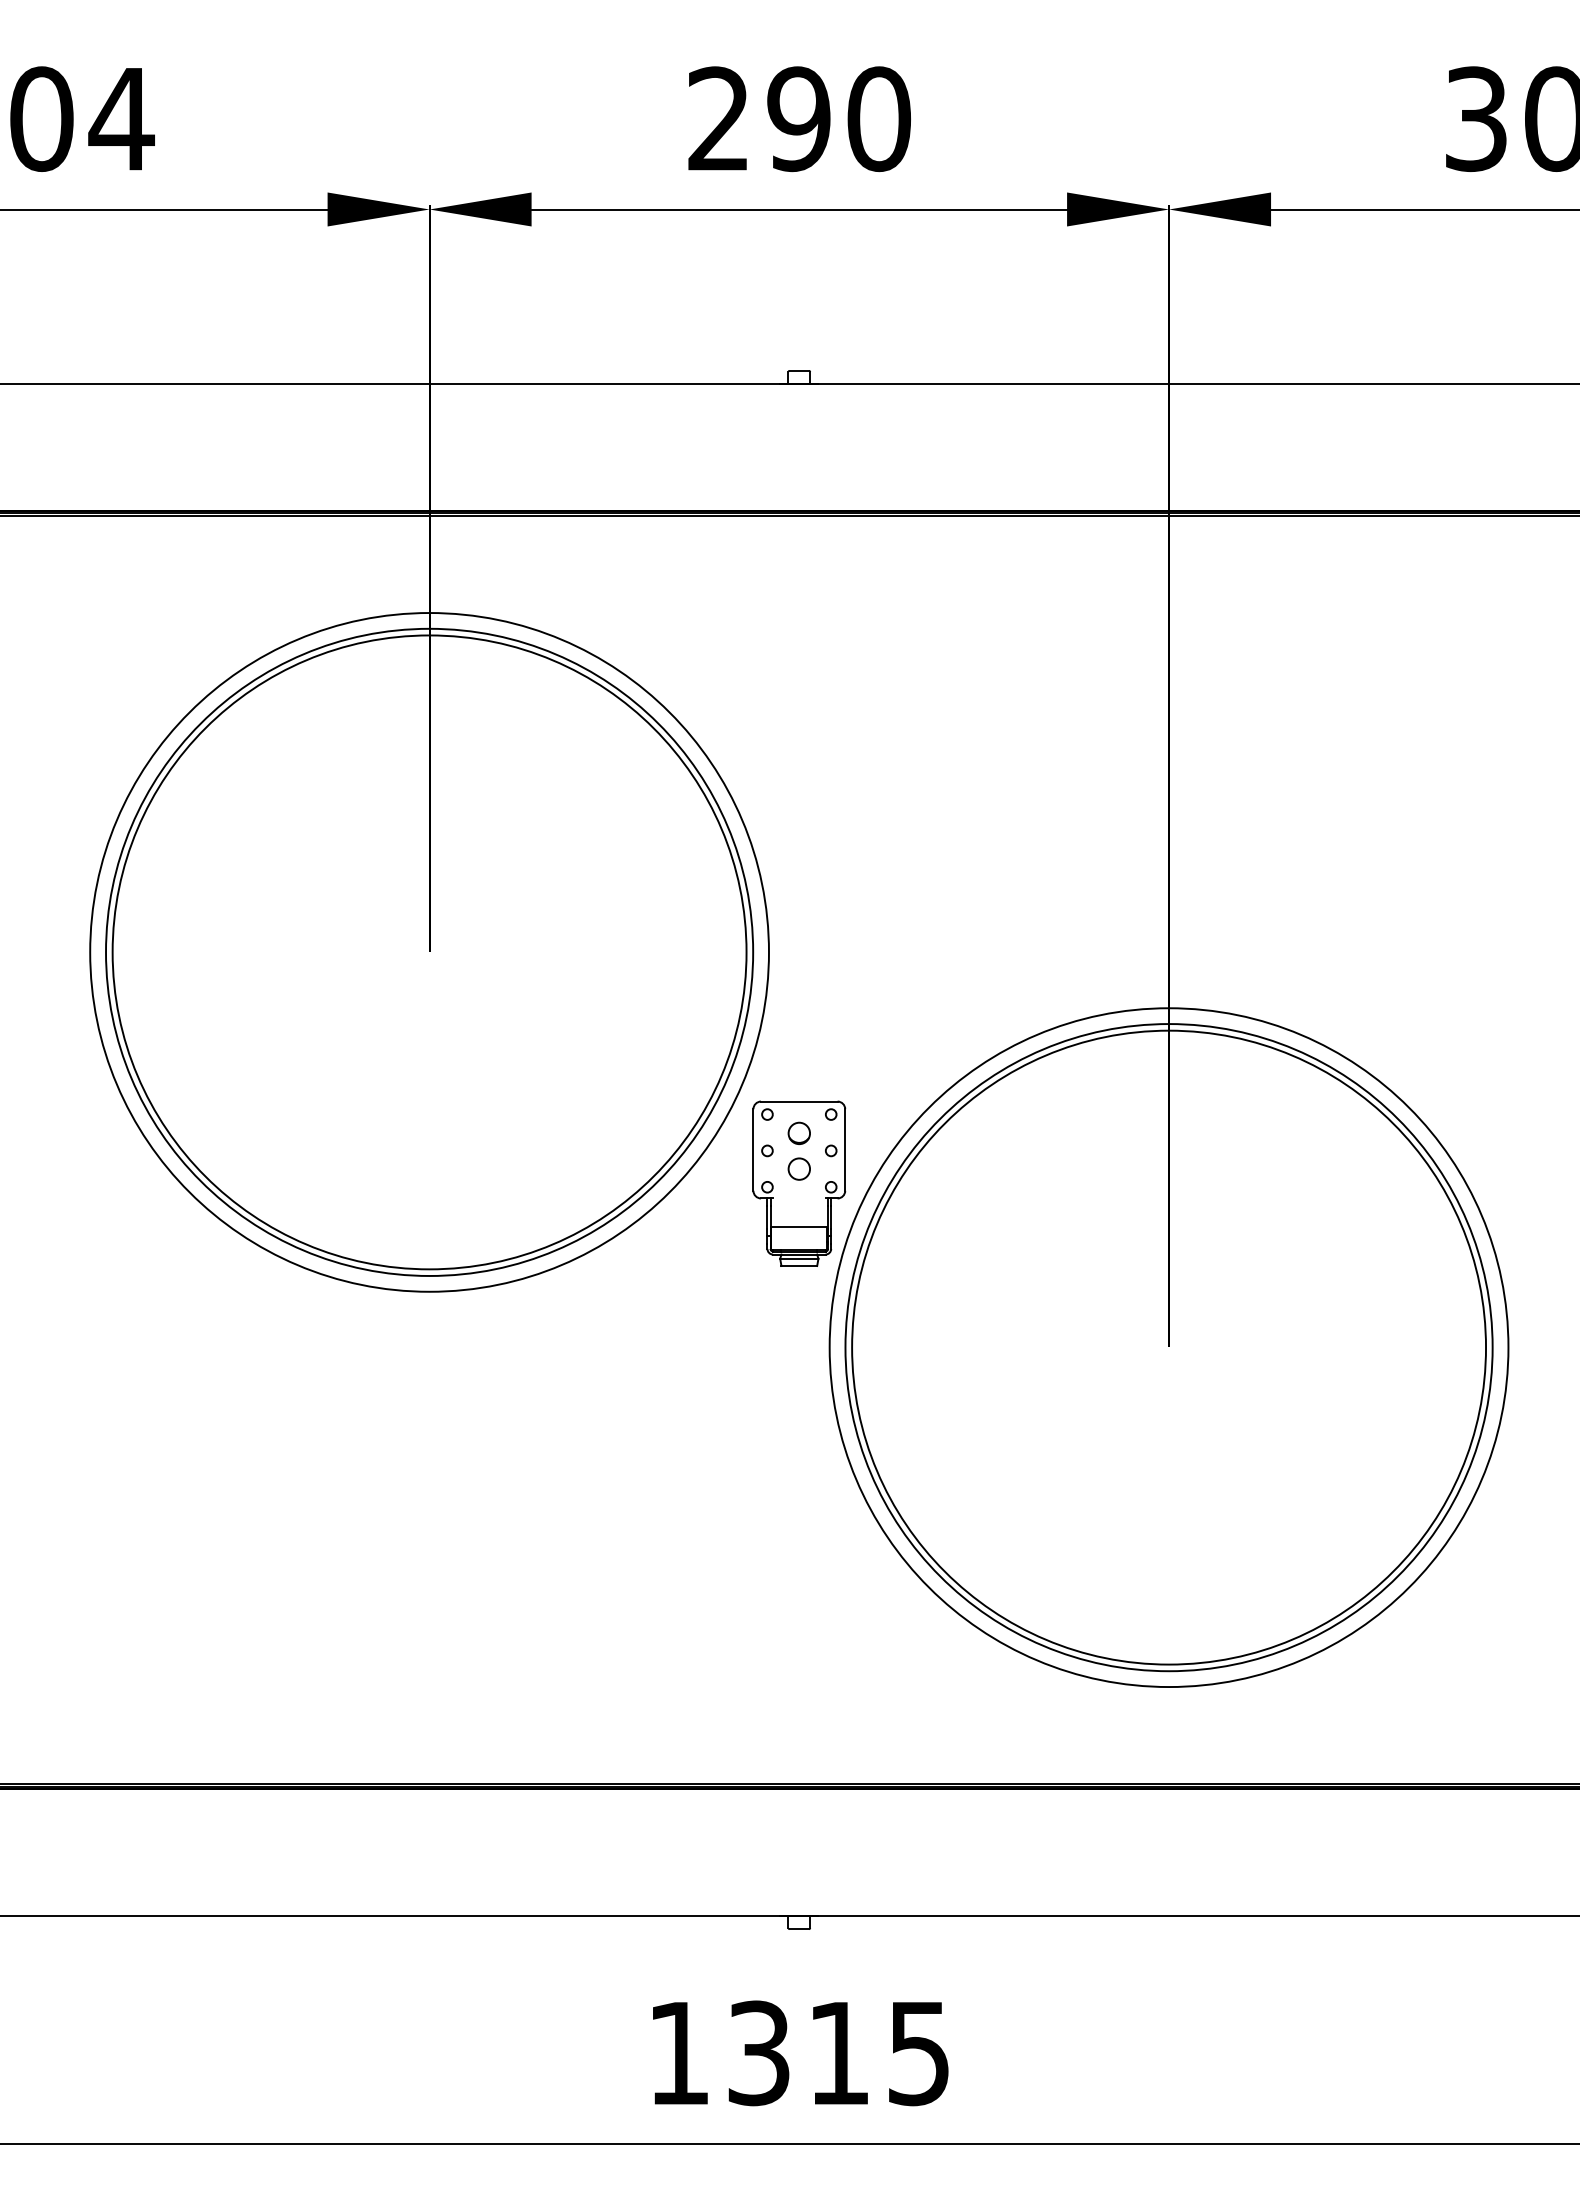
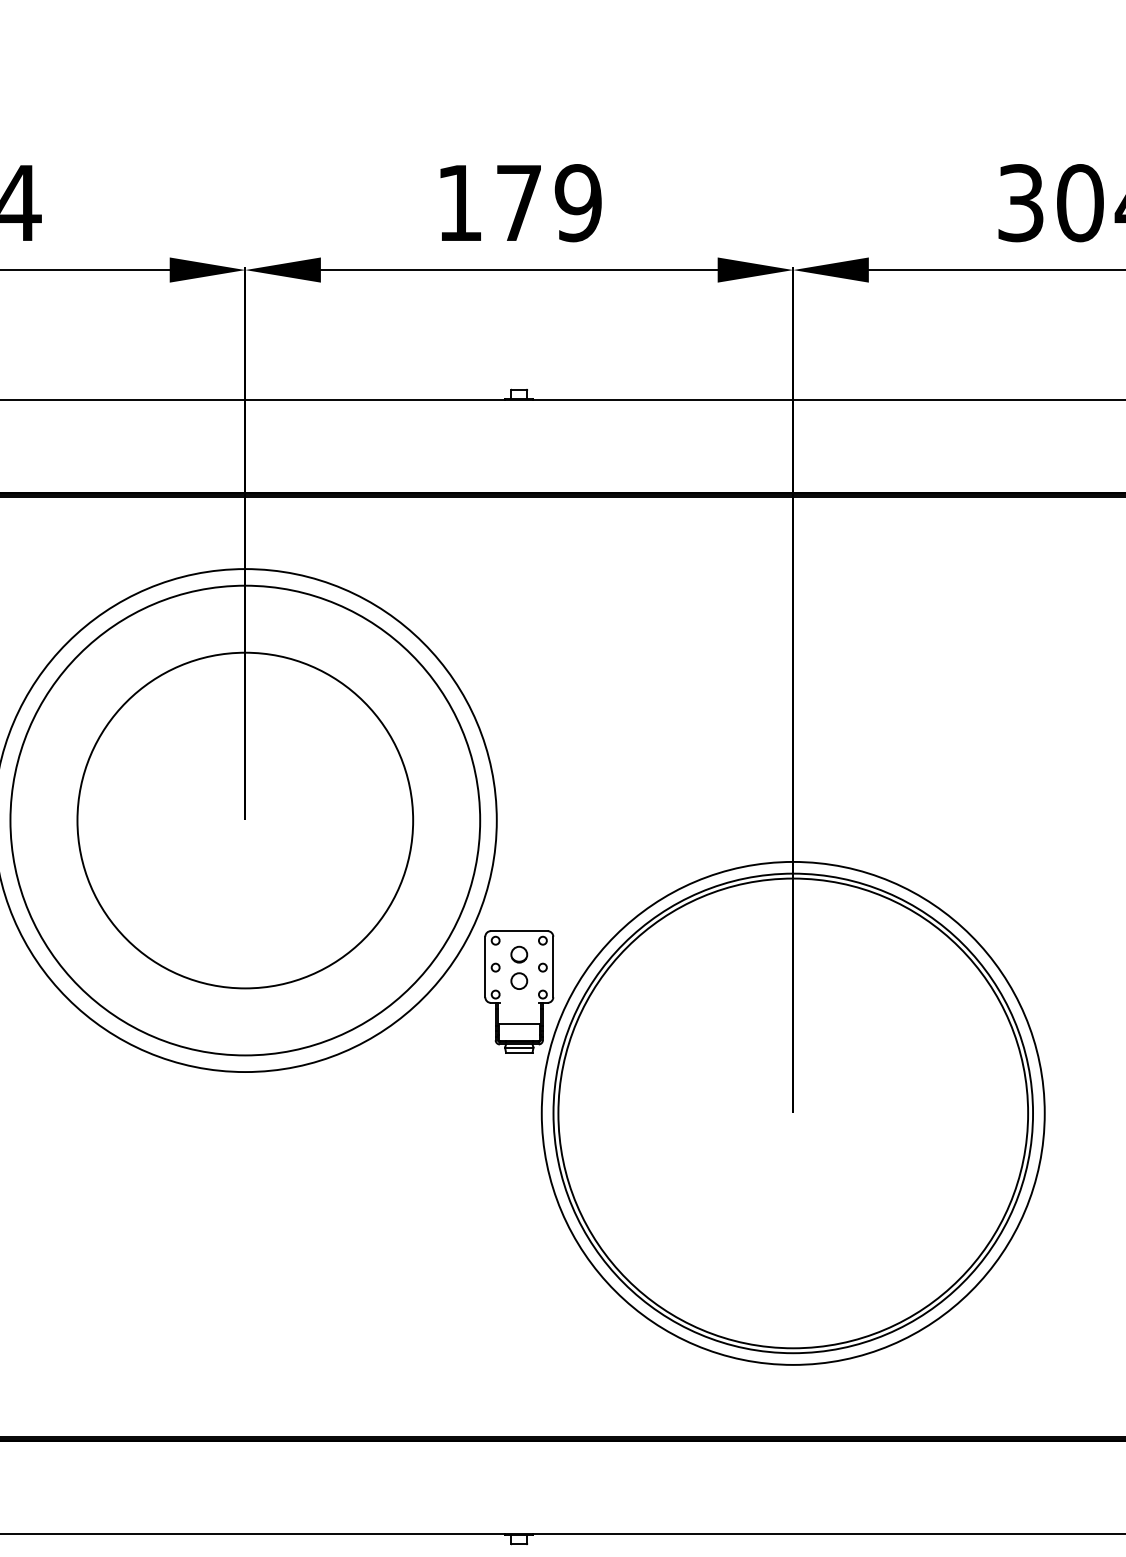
text: (799, 119) -> (519, 203), 290 -> 179
circle: (429, 951) -> (245, 819), size x0.7

